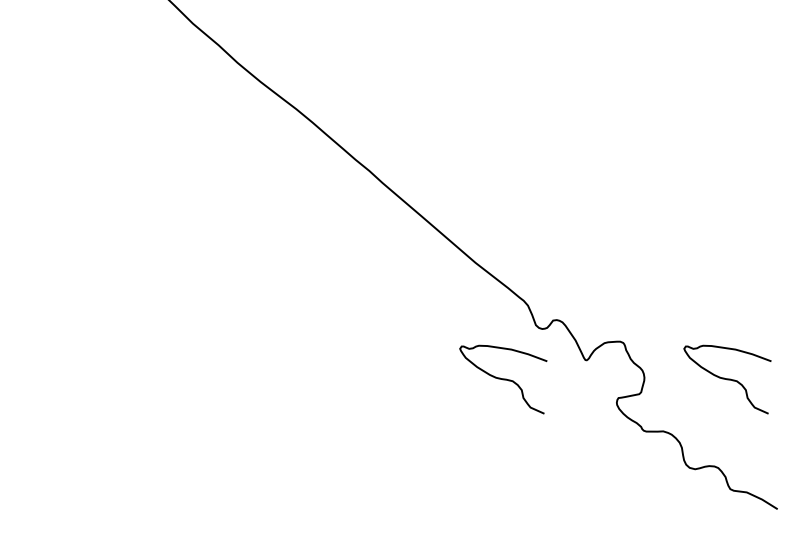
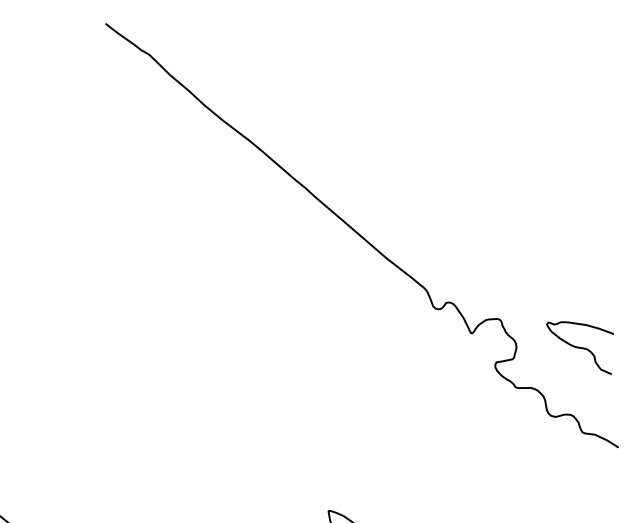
curve: (502, 378) -> (407, 347), removed

